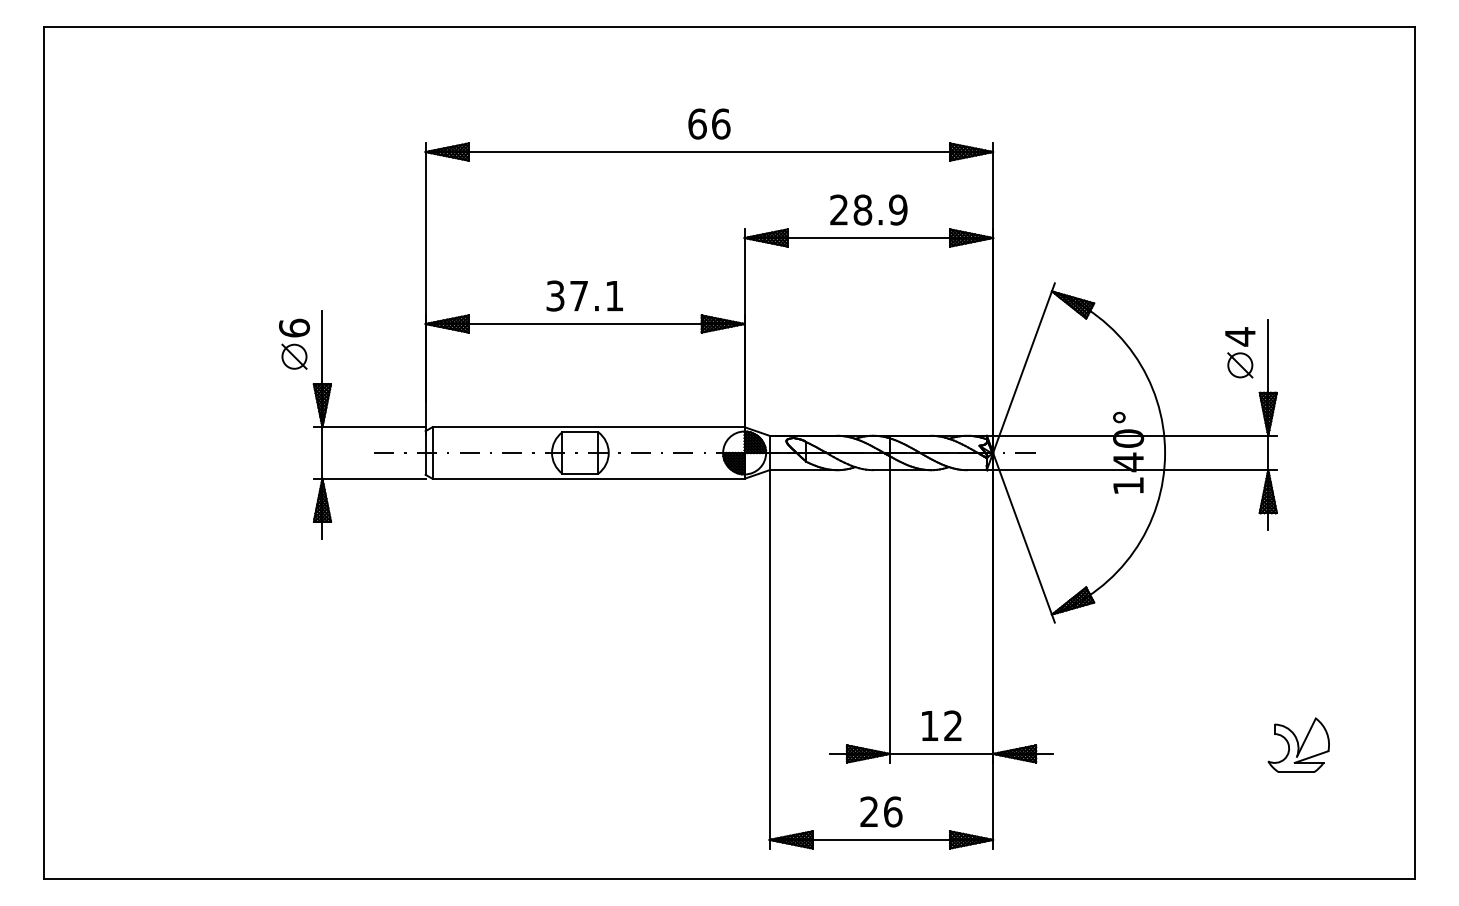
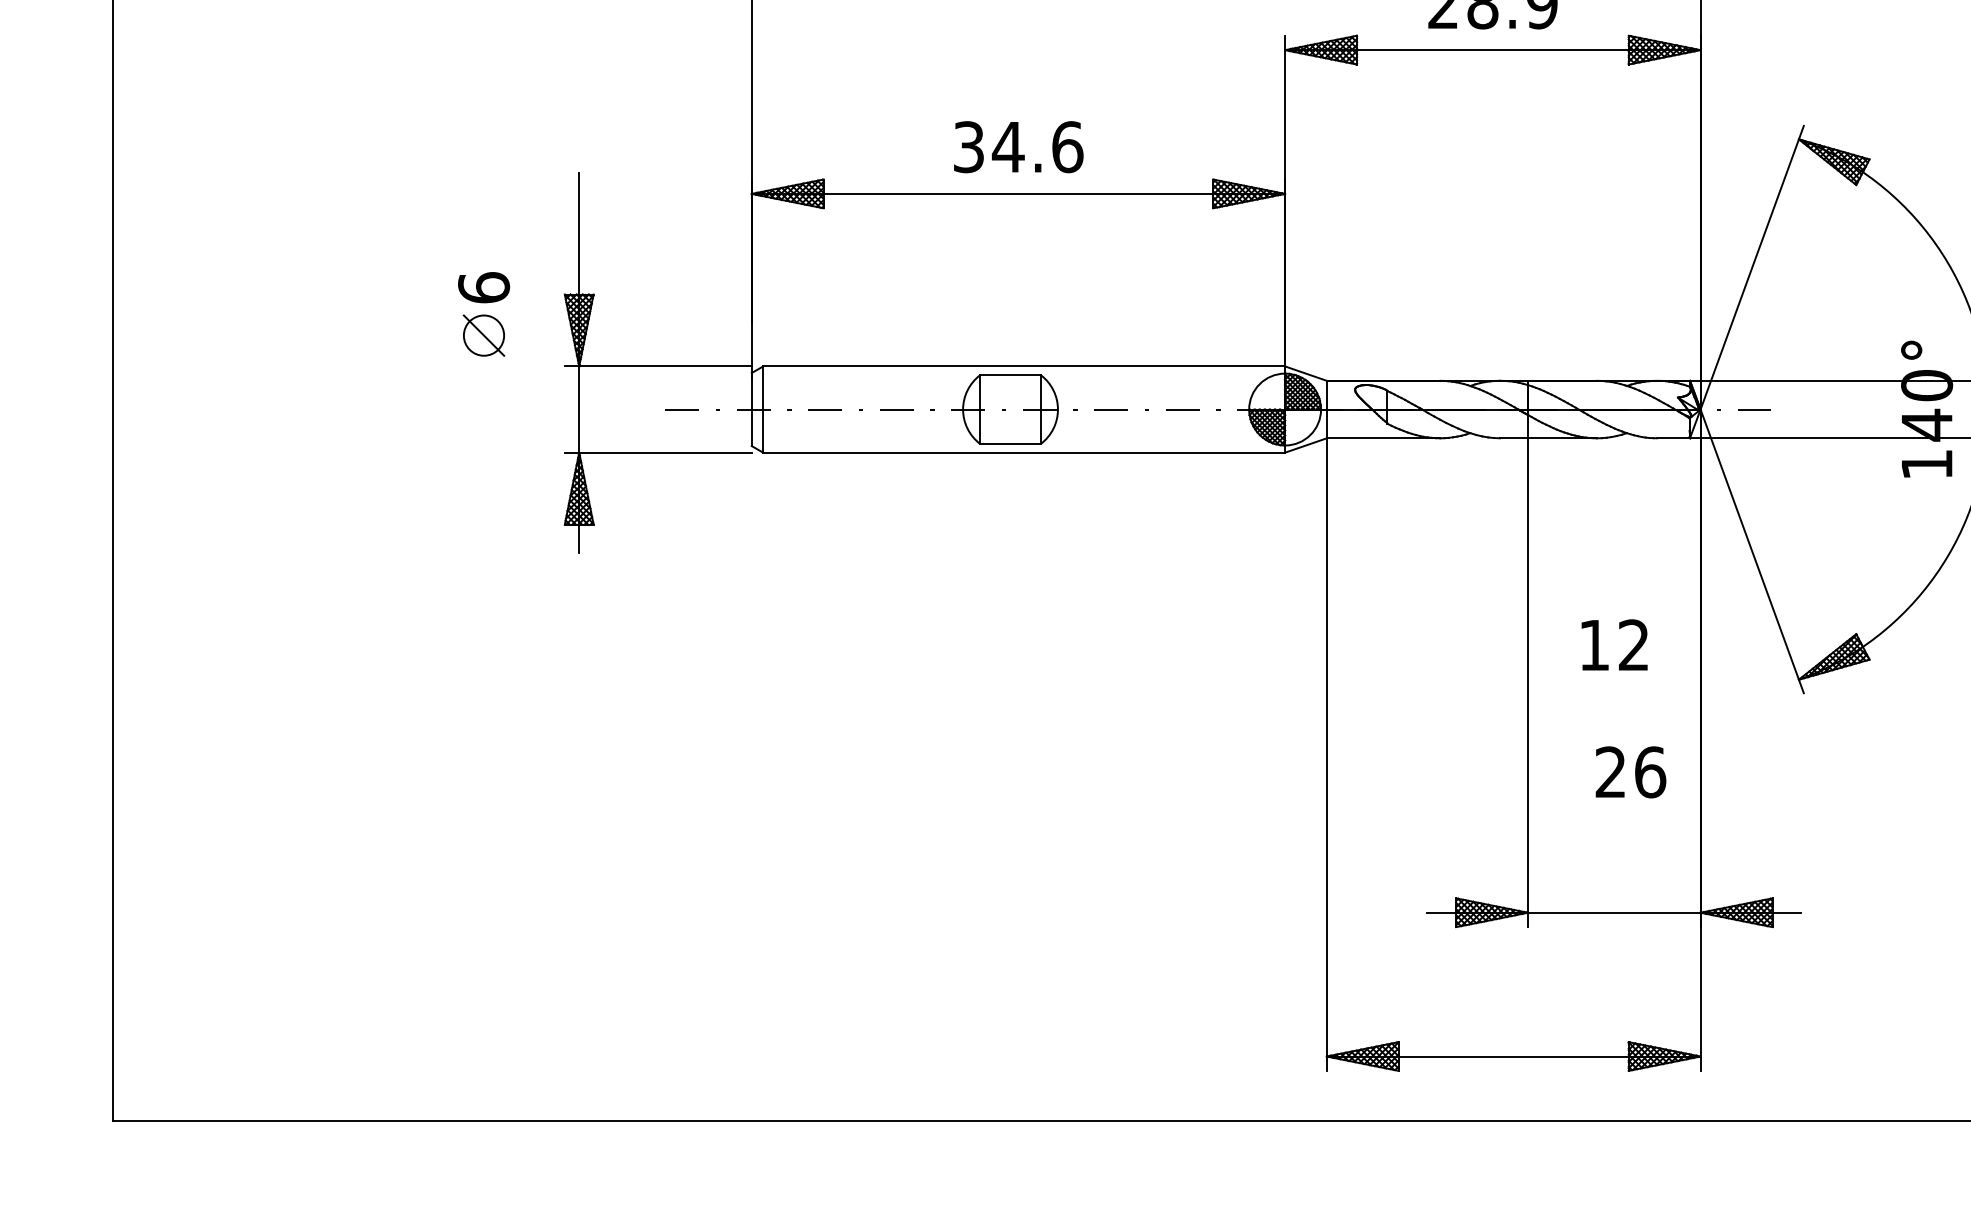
text: (596, 295) -> (1037, 146), 37.1 -> 34.6
part: (294, 343) -> (484, 313), moved
text: (941, 725) -> (1614, 644), moved
text: (881, 811) -> (1631, 771), moved

